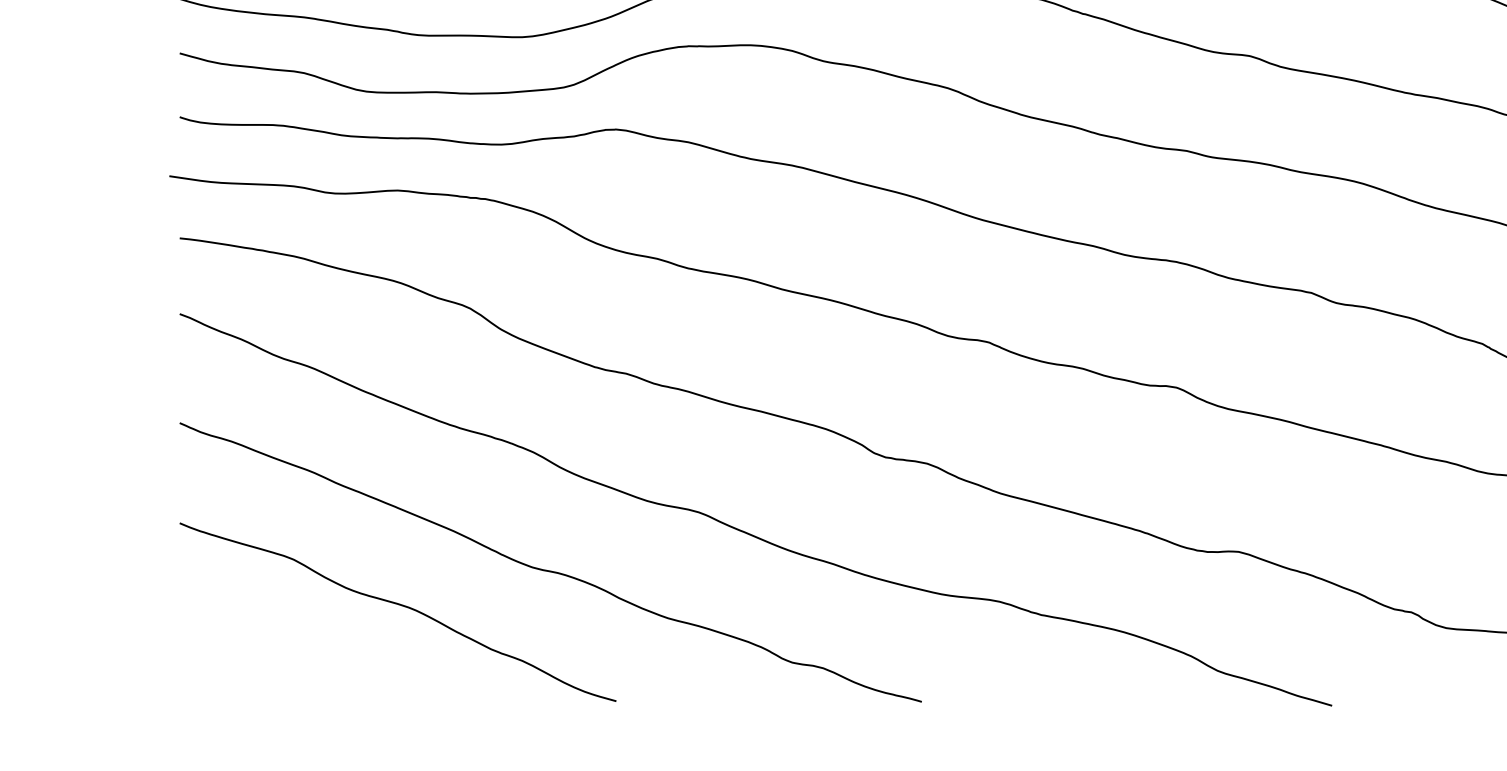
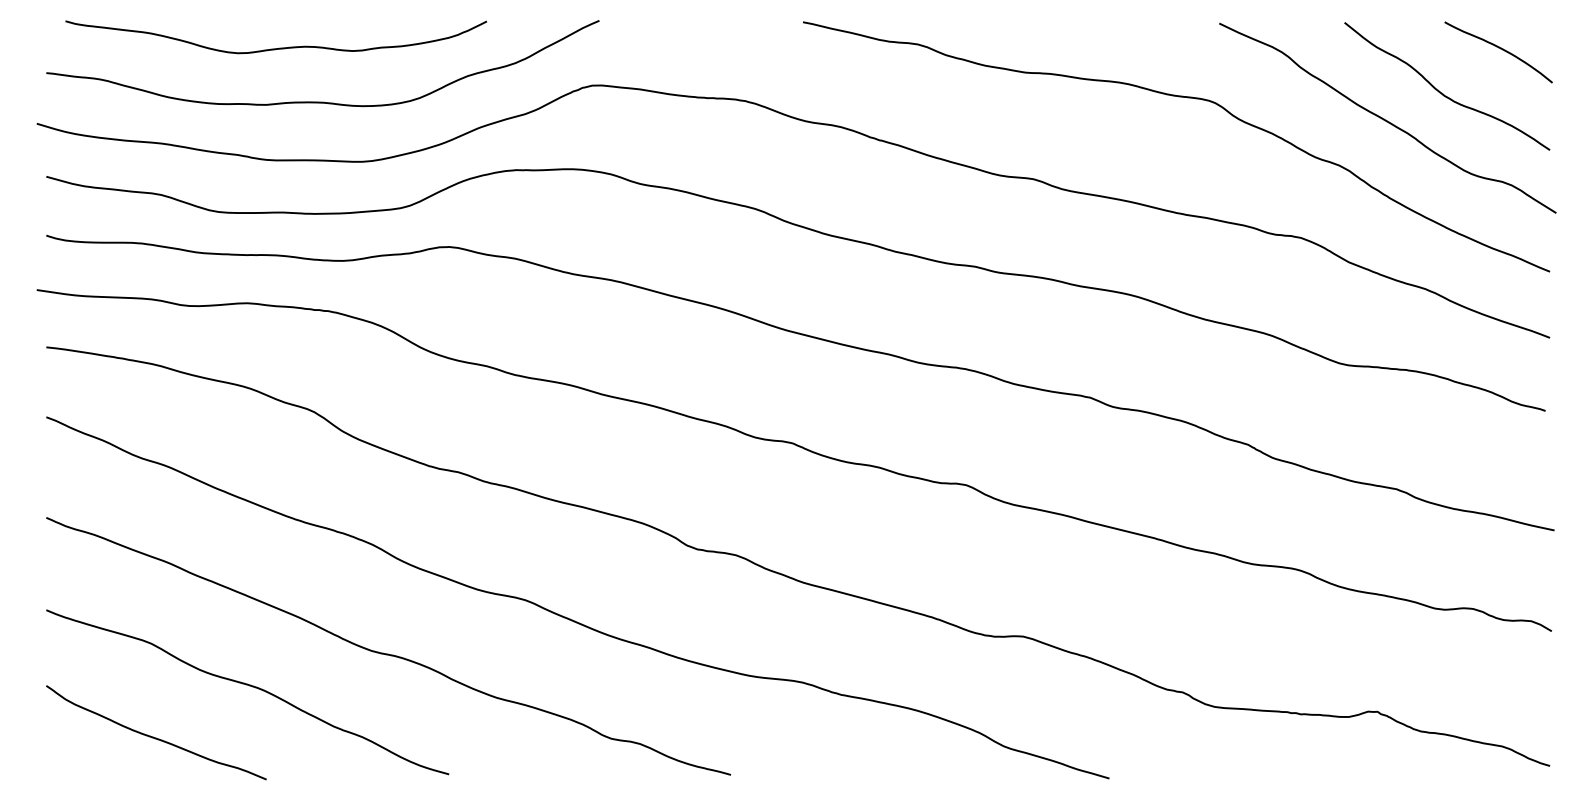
curve: (295, 660) -> (153, 736), added

